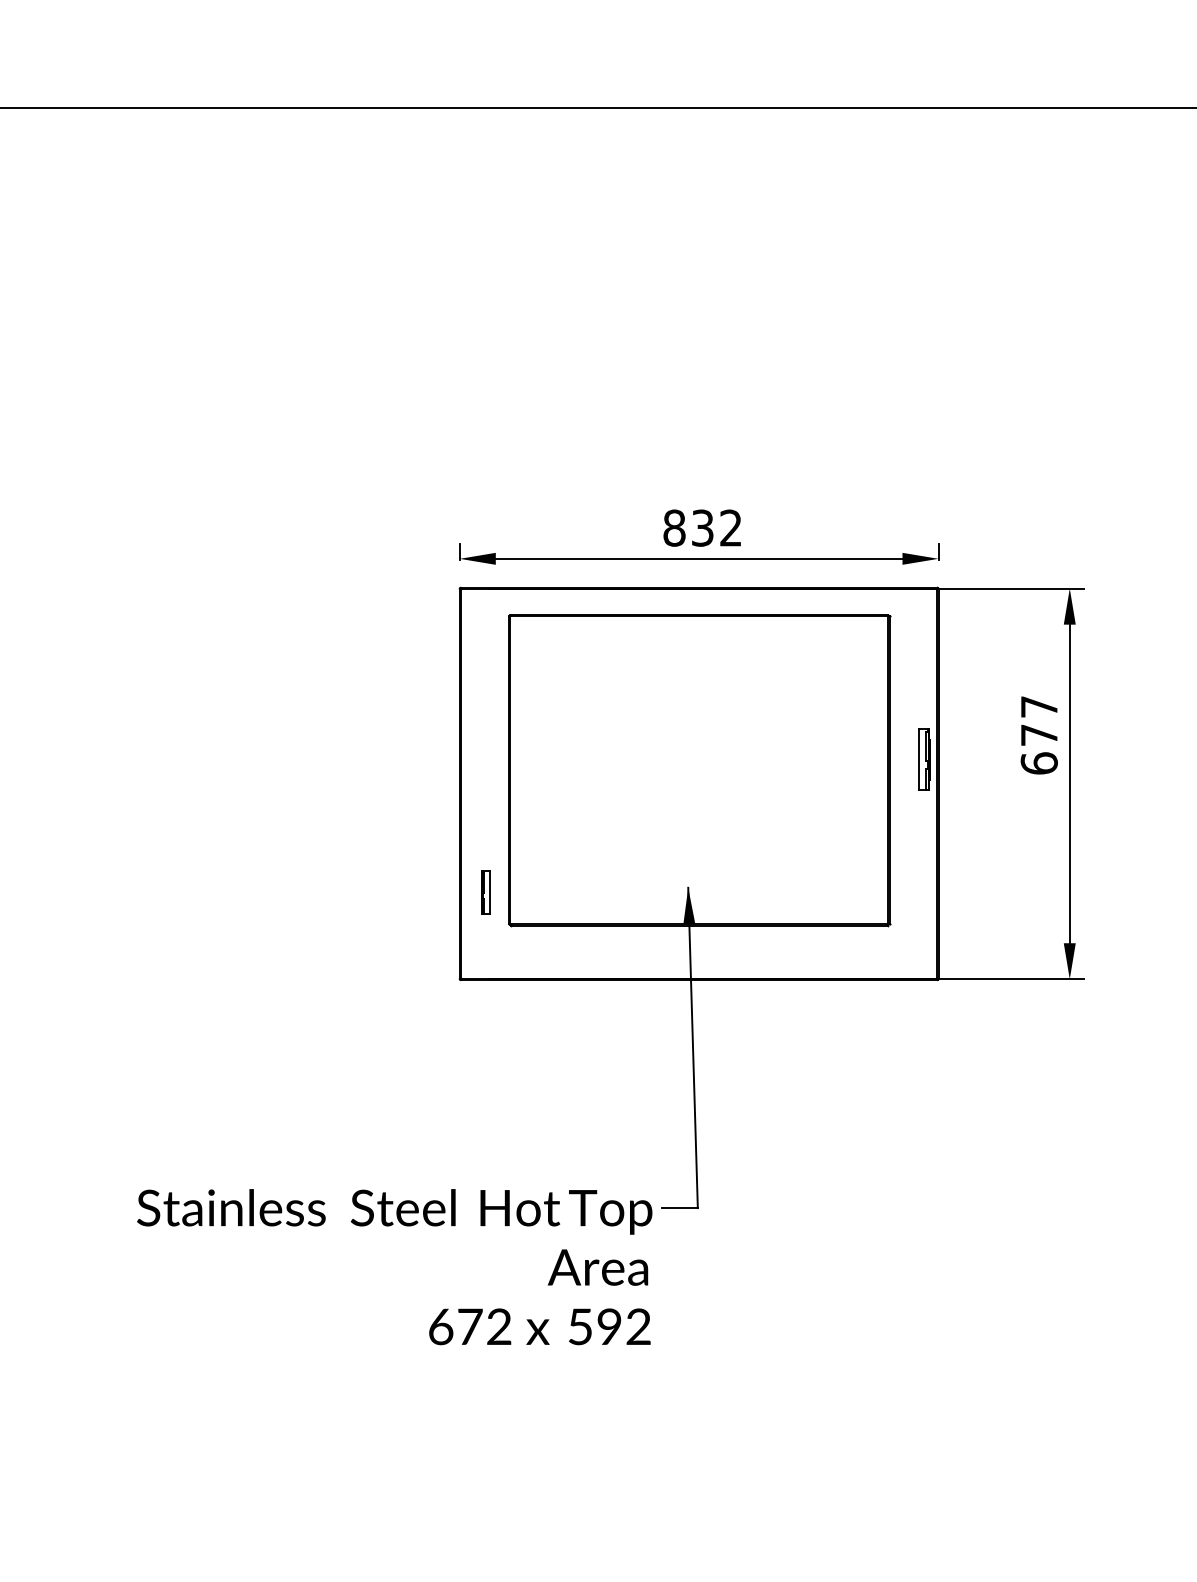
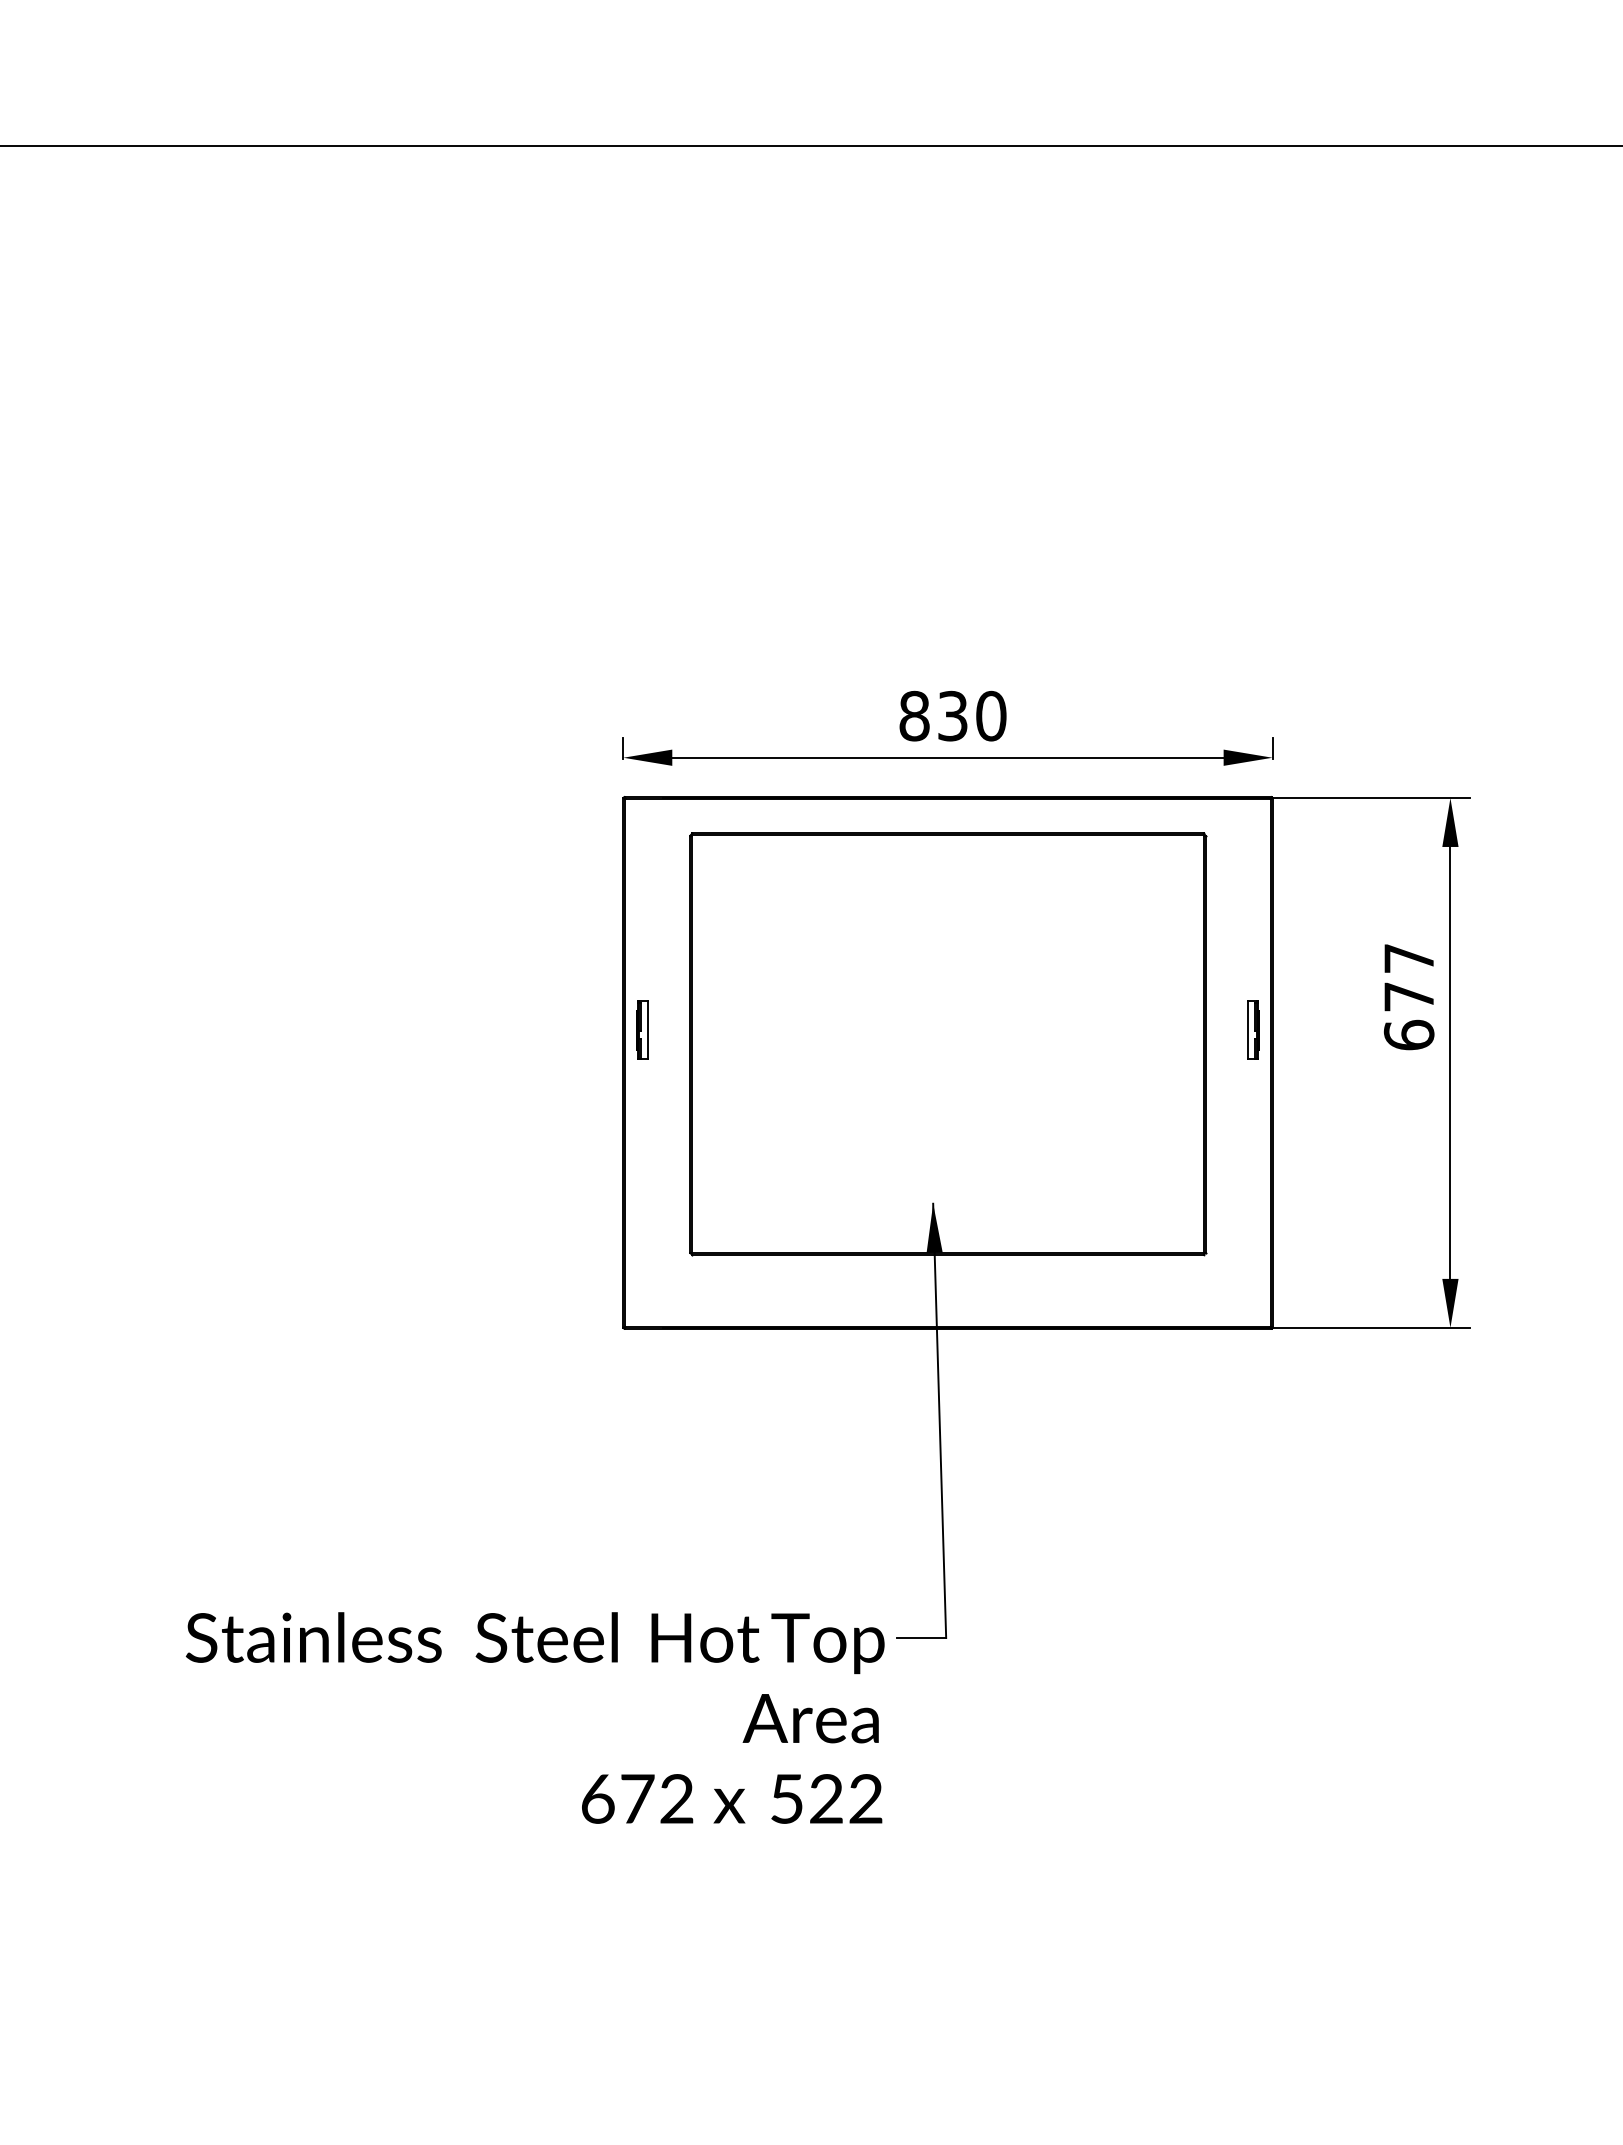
text: (731, 527) -> (991, 715), 832 -> 830
part: (924, 759) -> (1253, 1029), size x0.71
part: (485, 892) -> (642, 1029), moved
text: (609, 1326) -> (826, 1798), 592 -> 522

